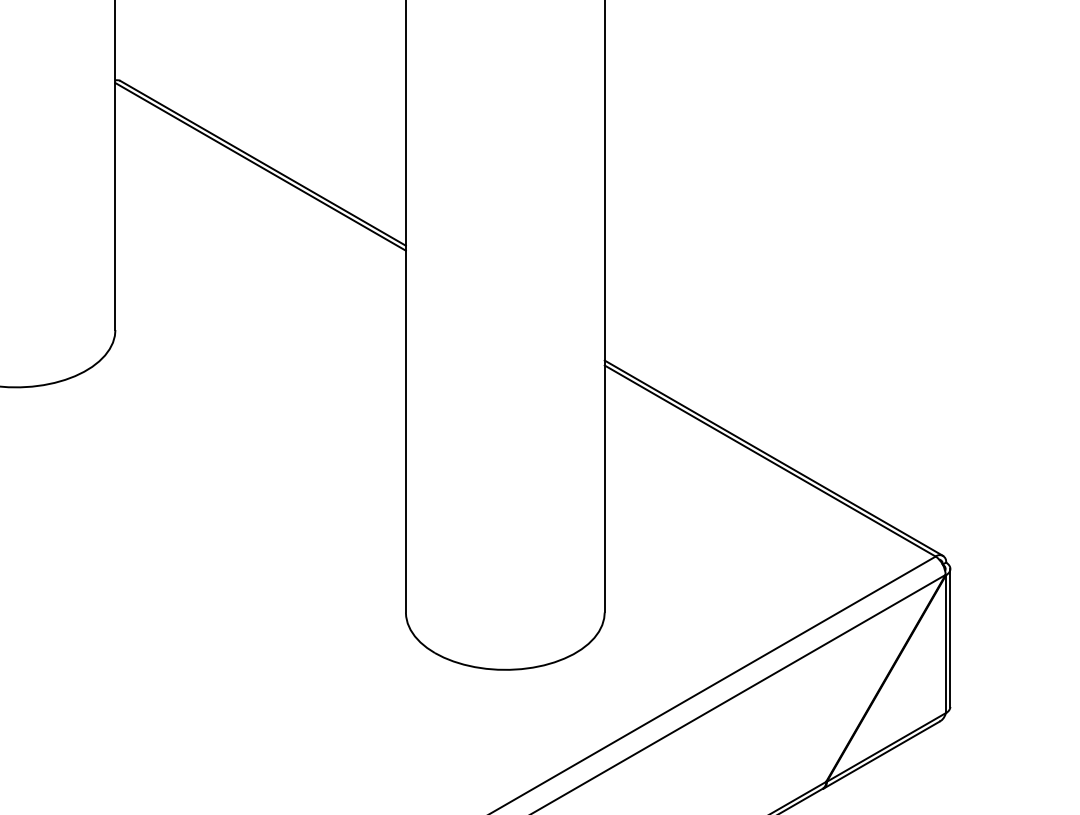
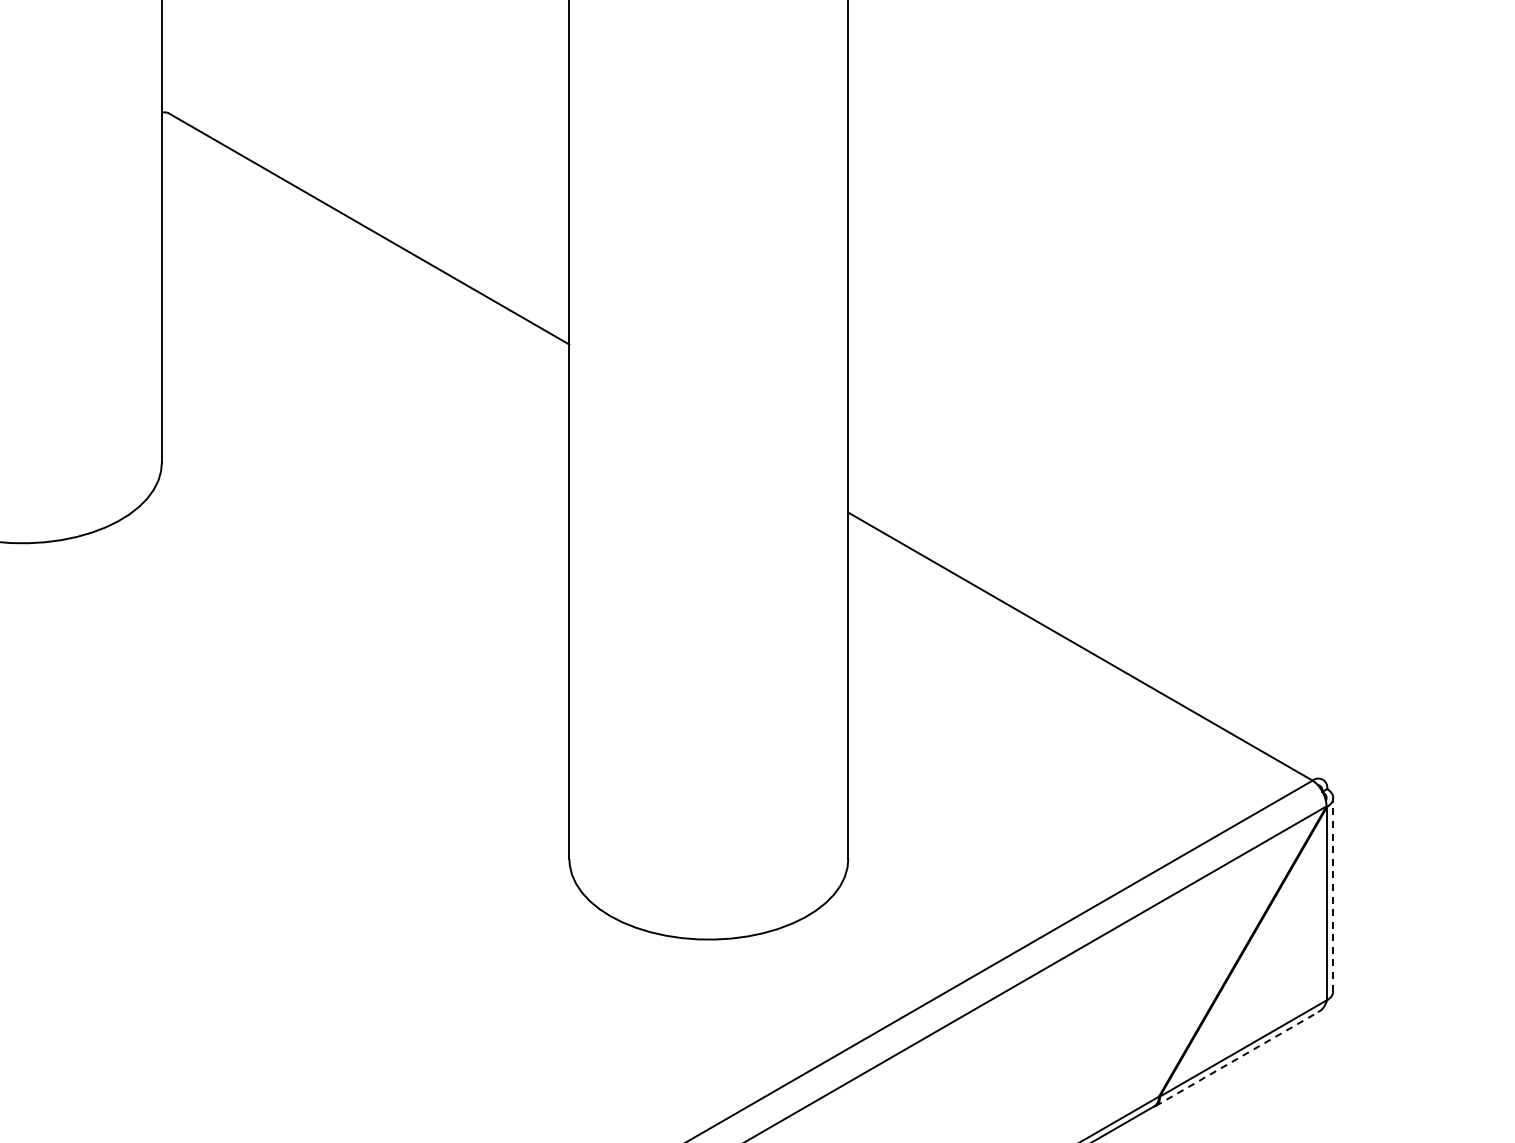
line: (260, 166) -> (365, 233), removed
line: (773, 458) -> (1085, 642), removed
line: (950, 637) -> (1333, 894), solid -> dashed
line: (881, 755) -> (1236, 1059), solid -> dashed

